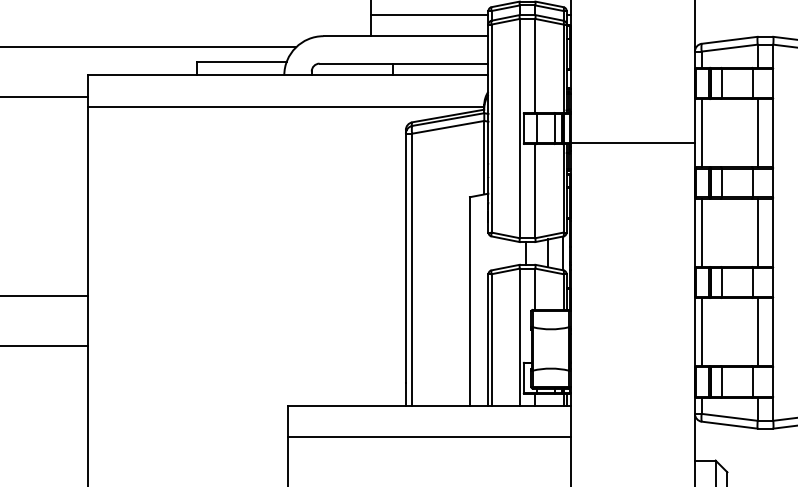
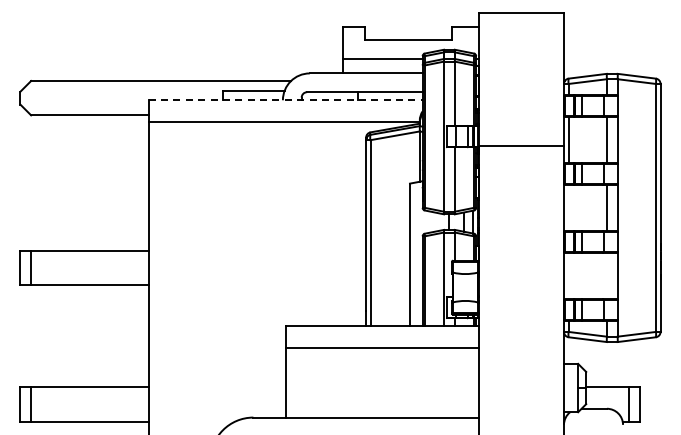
line: (288, 75) -> (285, 100), solid -> dashed
line: (701, 232) -> (568, 207), removed
line: (701, 331) -> (568, 275), removed
line: (757, 331) -> (606, 275), removed

